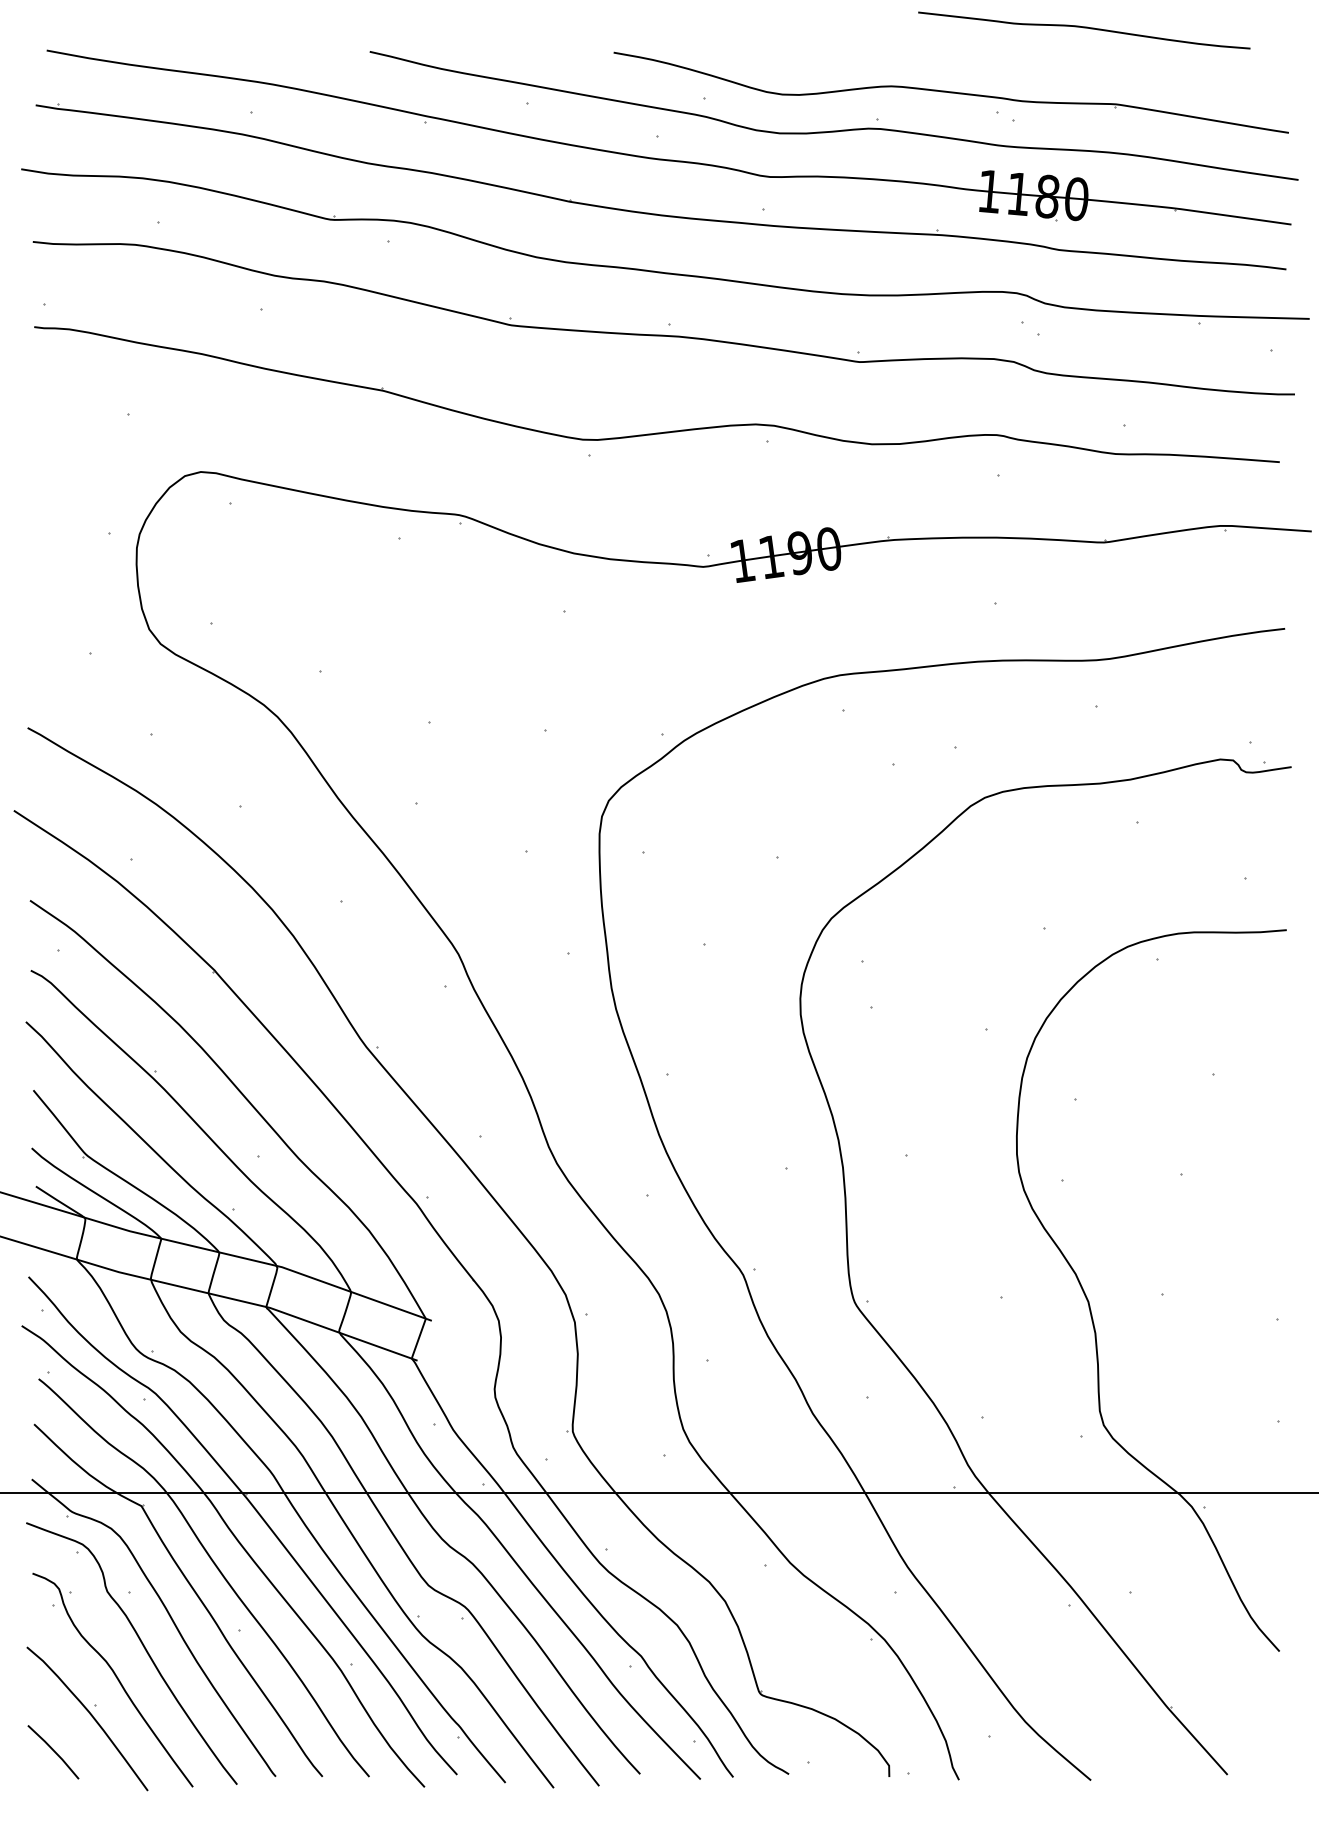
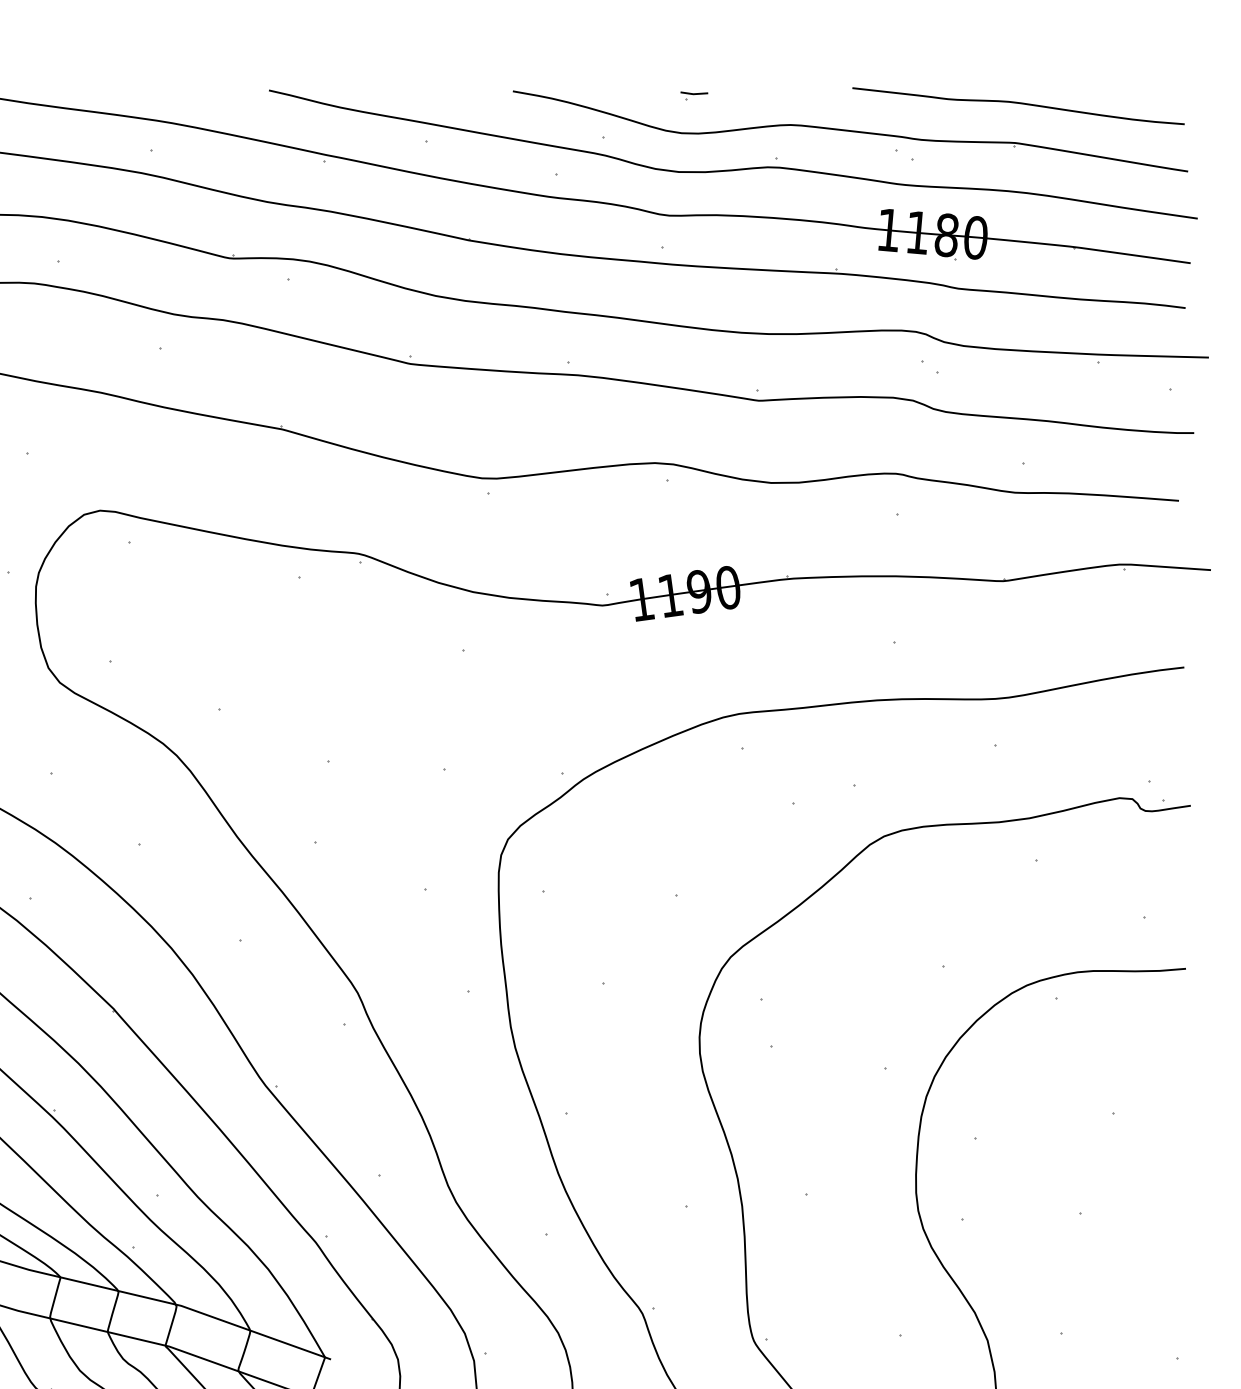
curve: (1084, 28) -> (1018, 104), moved
part: (794, 57) -> (693, 96), added

